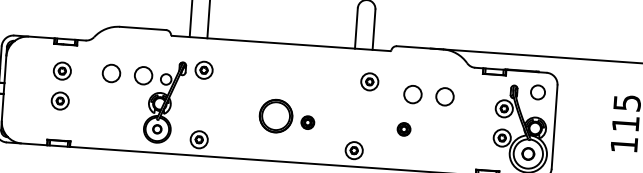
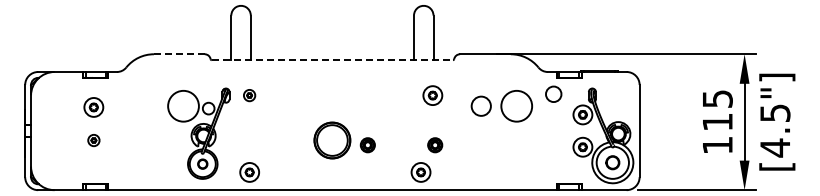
line: (143, 28) -> (179, 54), solid -> dashed
line: (281, 43) -> (332, 60), solid -> dashed
part: (203, 70) -> (249, 95), size x0.6
circle: (111, 72) -> (147, 105), removed
circle: (143, 75) -> (183, 105), size x1.6
circle: (537, 91) -> (553, 93), moved
circle: (444, 96) -> (516, 105), size x1.6
part: (59, 101) -> (93, 140), size x0.6
part: (404, 129) -> (435, 145), moved

